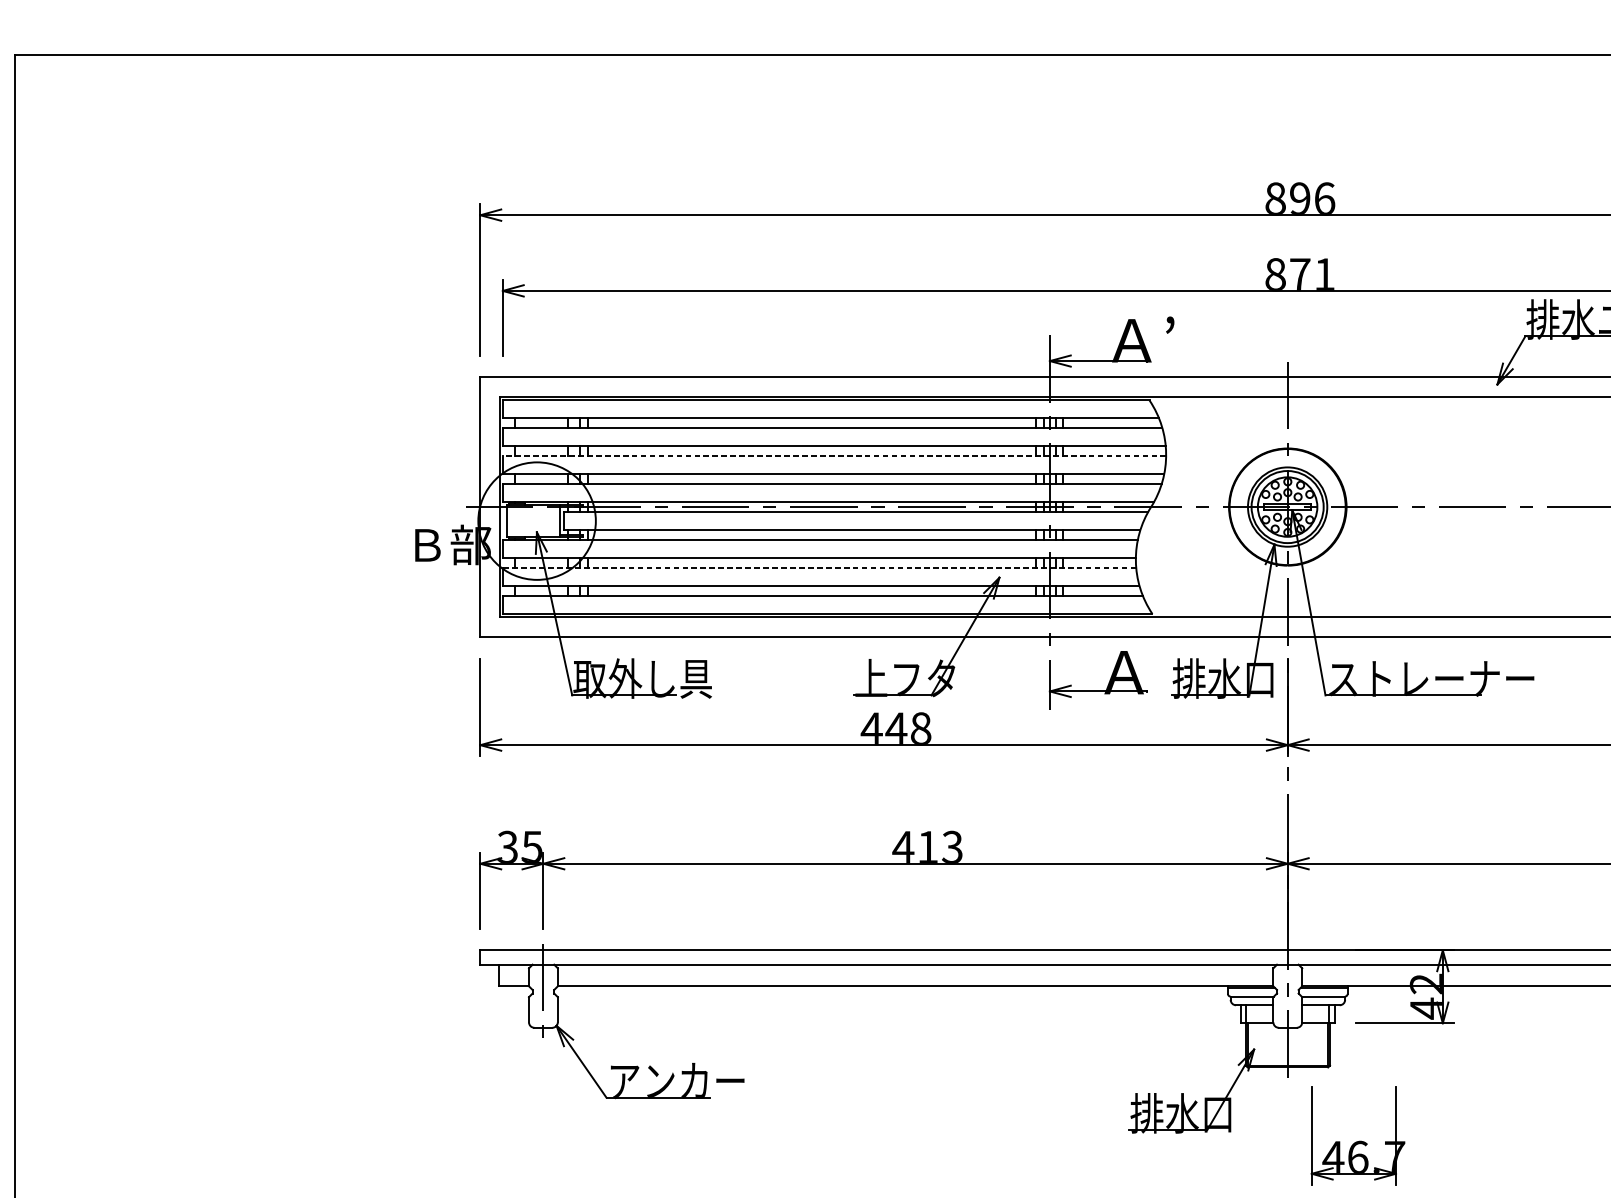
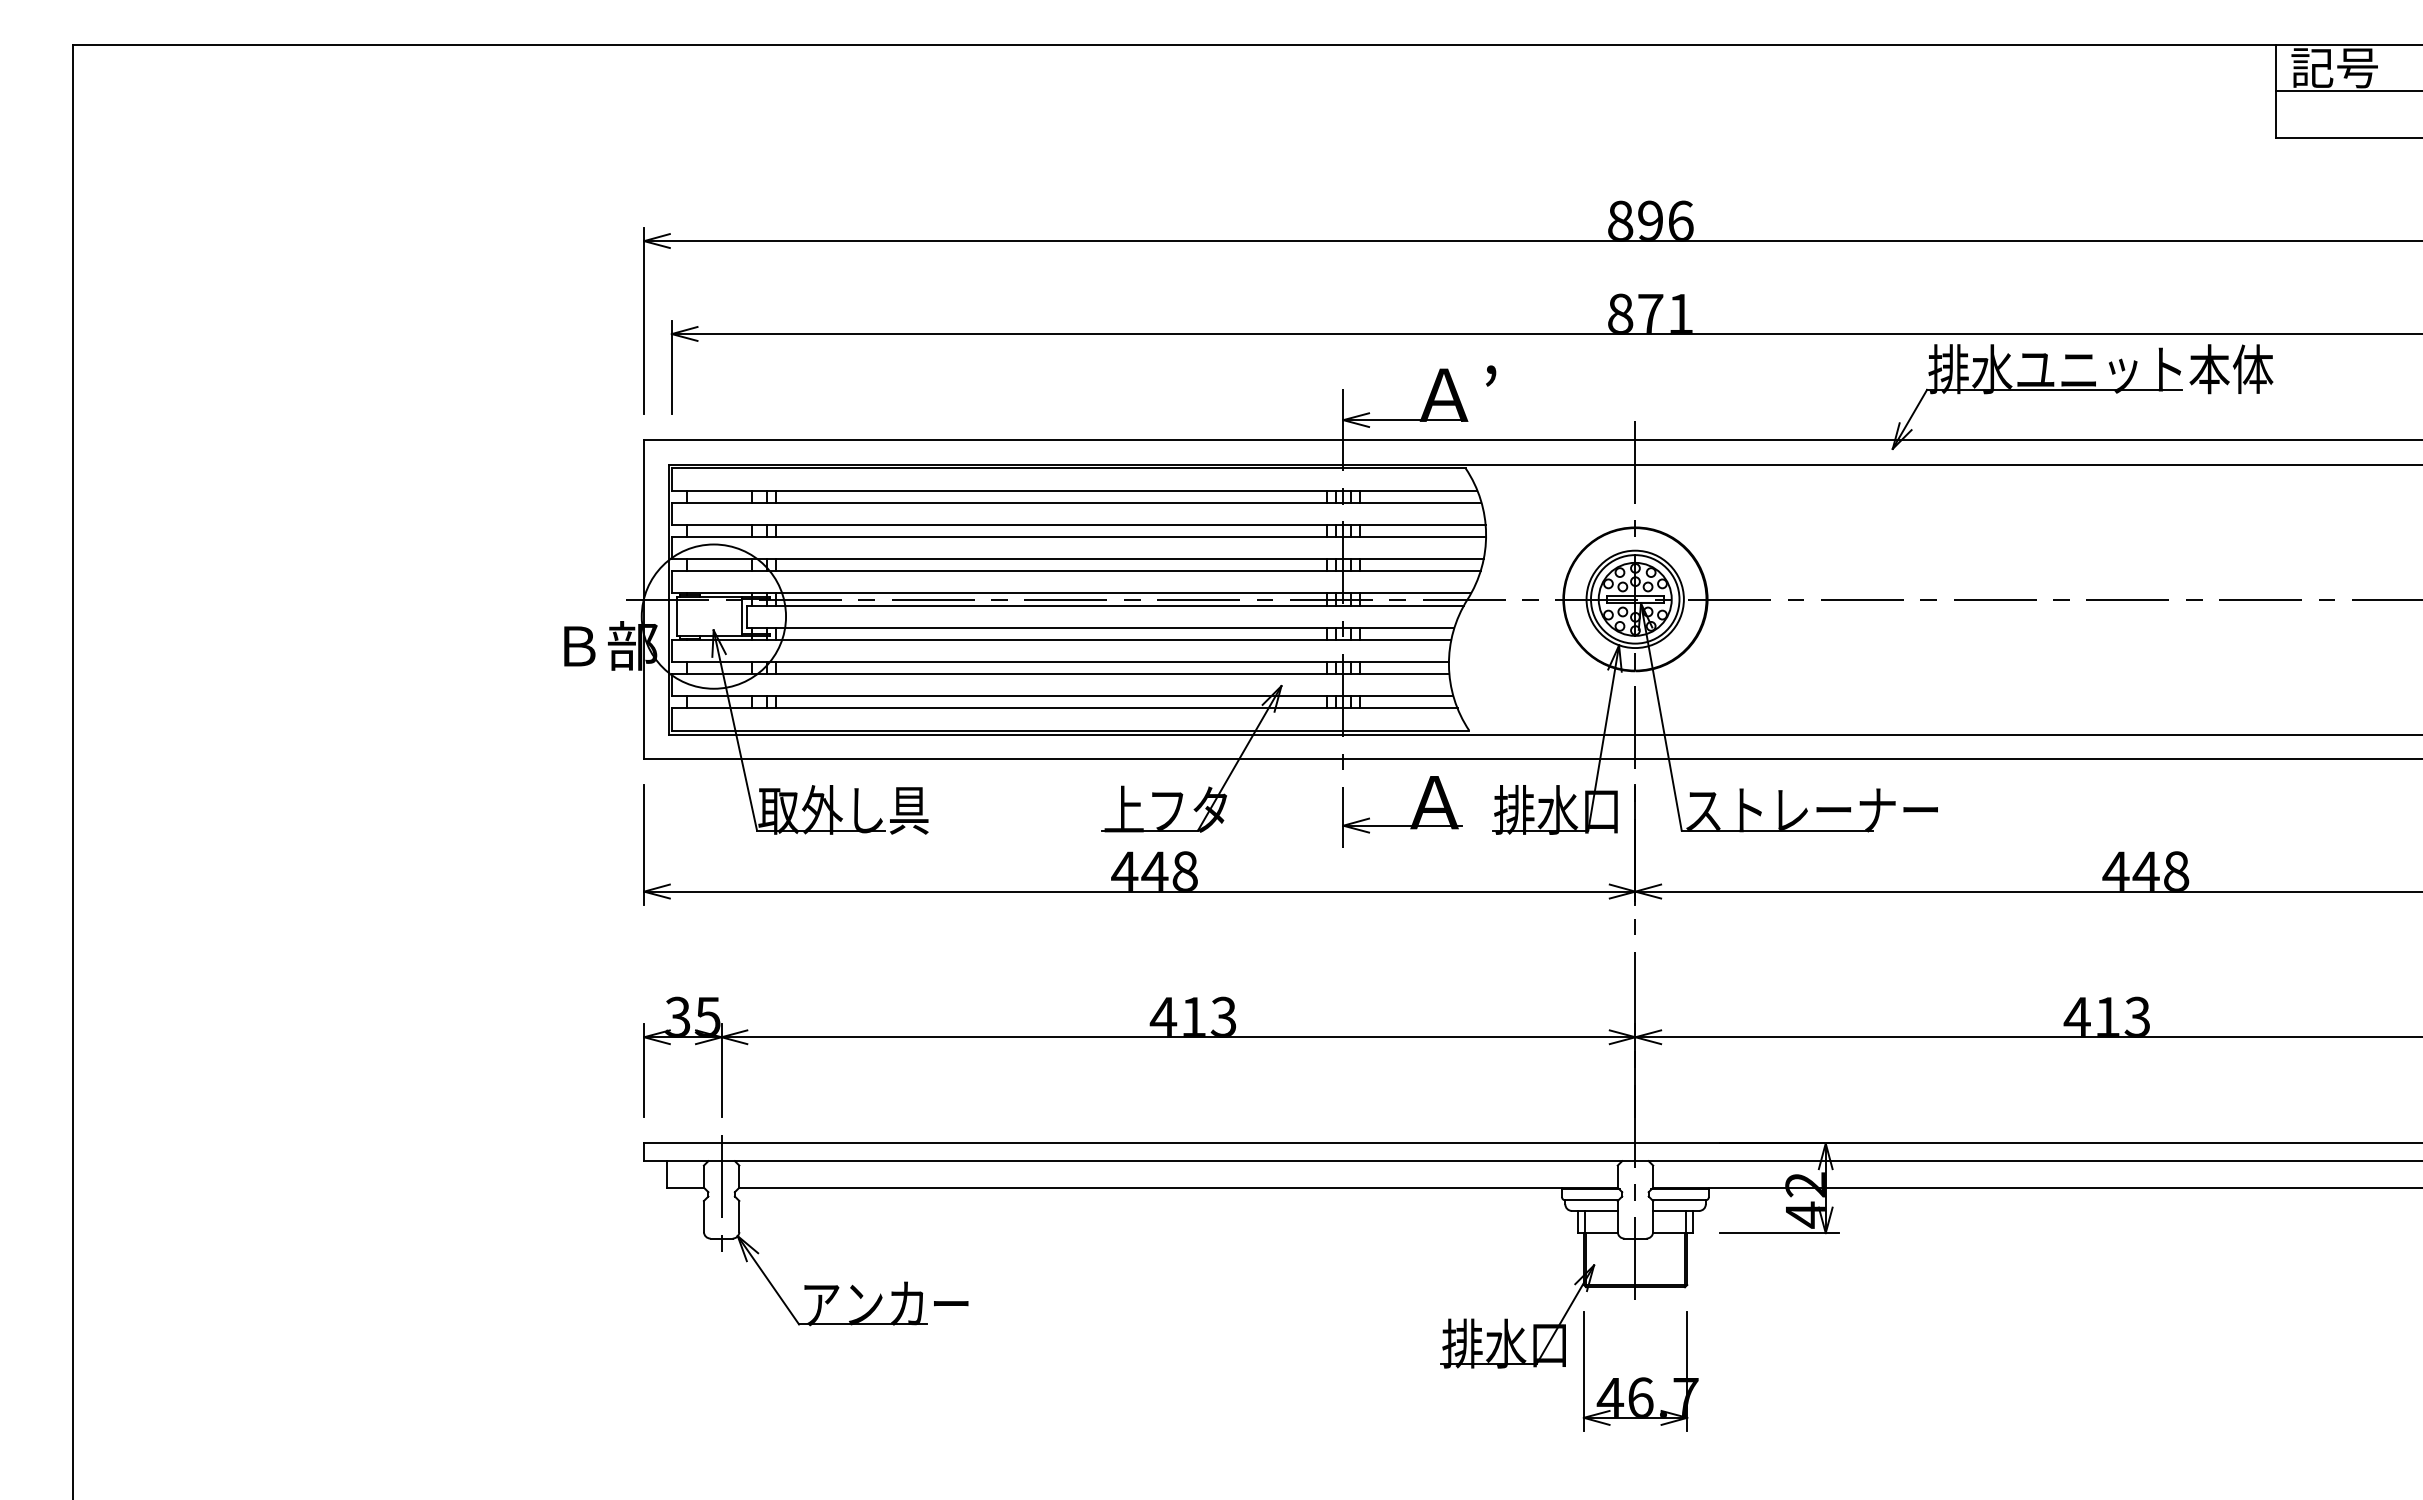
line: (834, 455) -> (1078, 536), dashed -> solid
line: (819, 568) -> (1060, 674), dashed -> solid
part: (1357, 1136) -> (1640, 1371), moved

